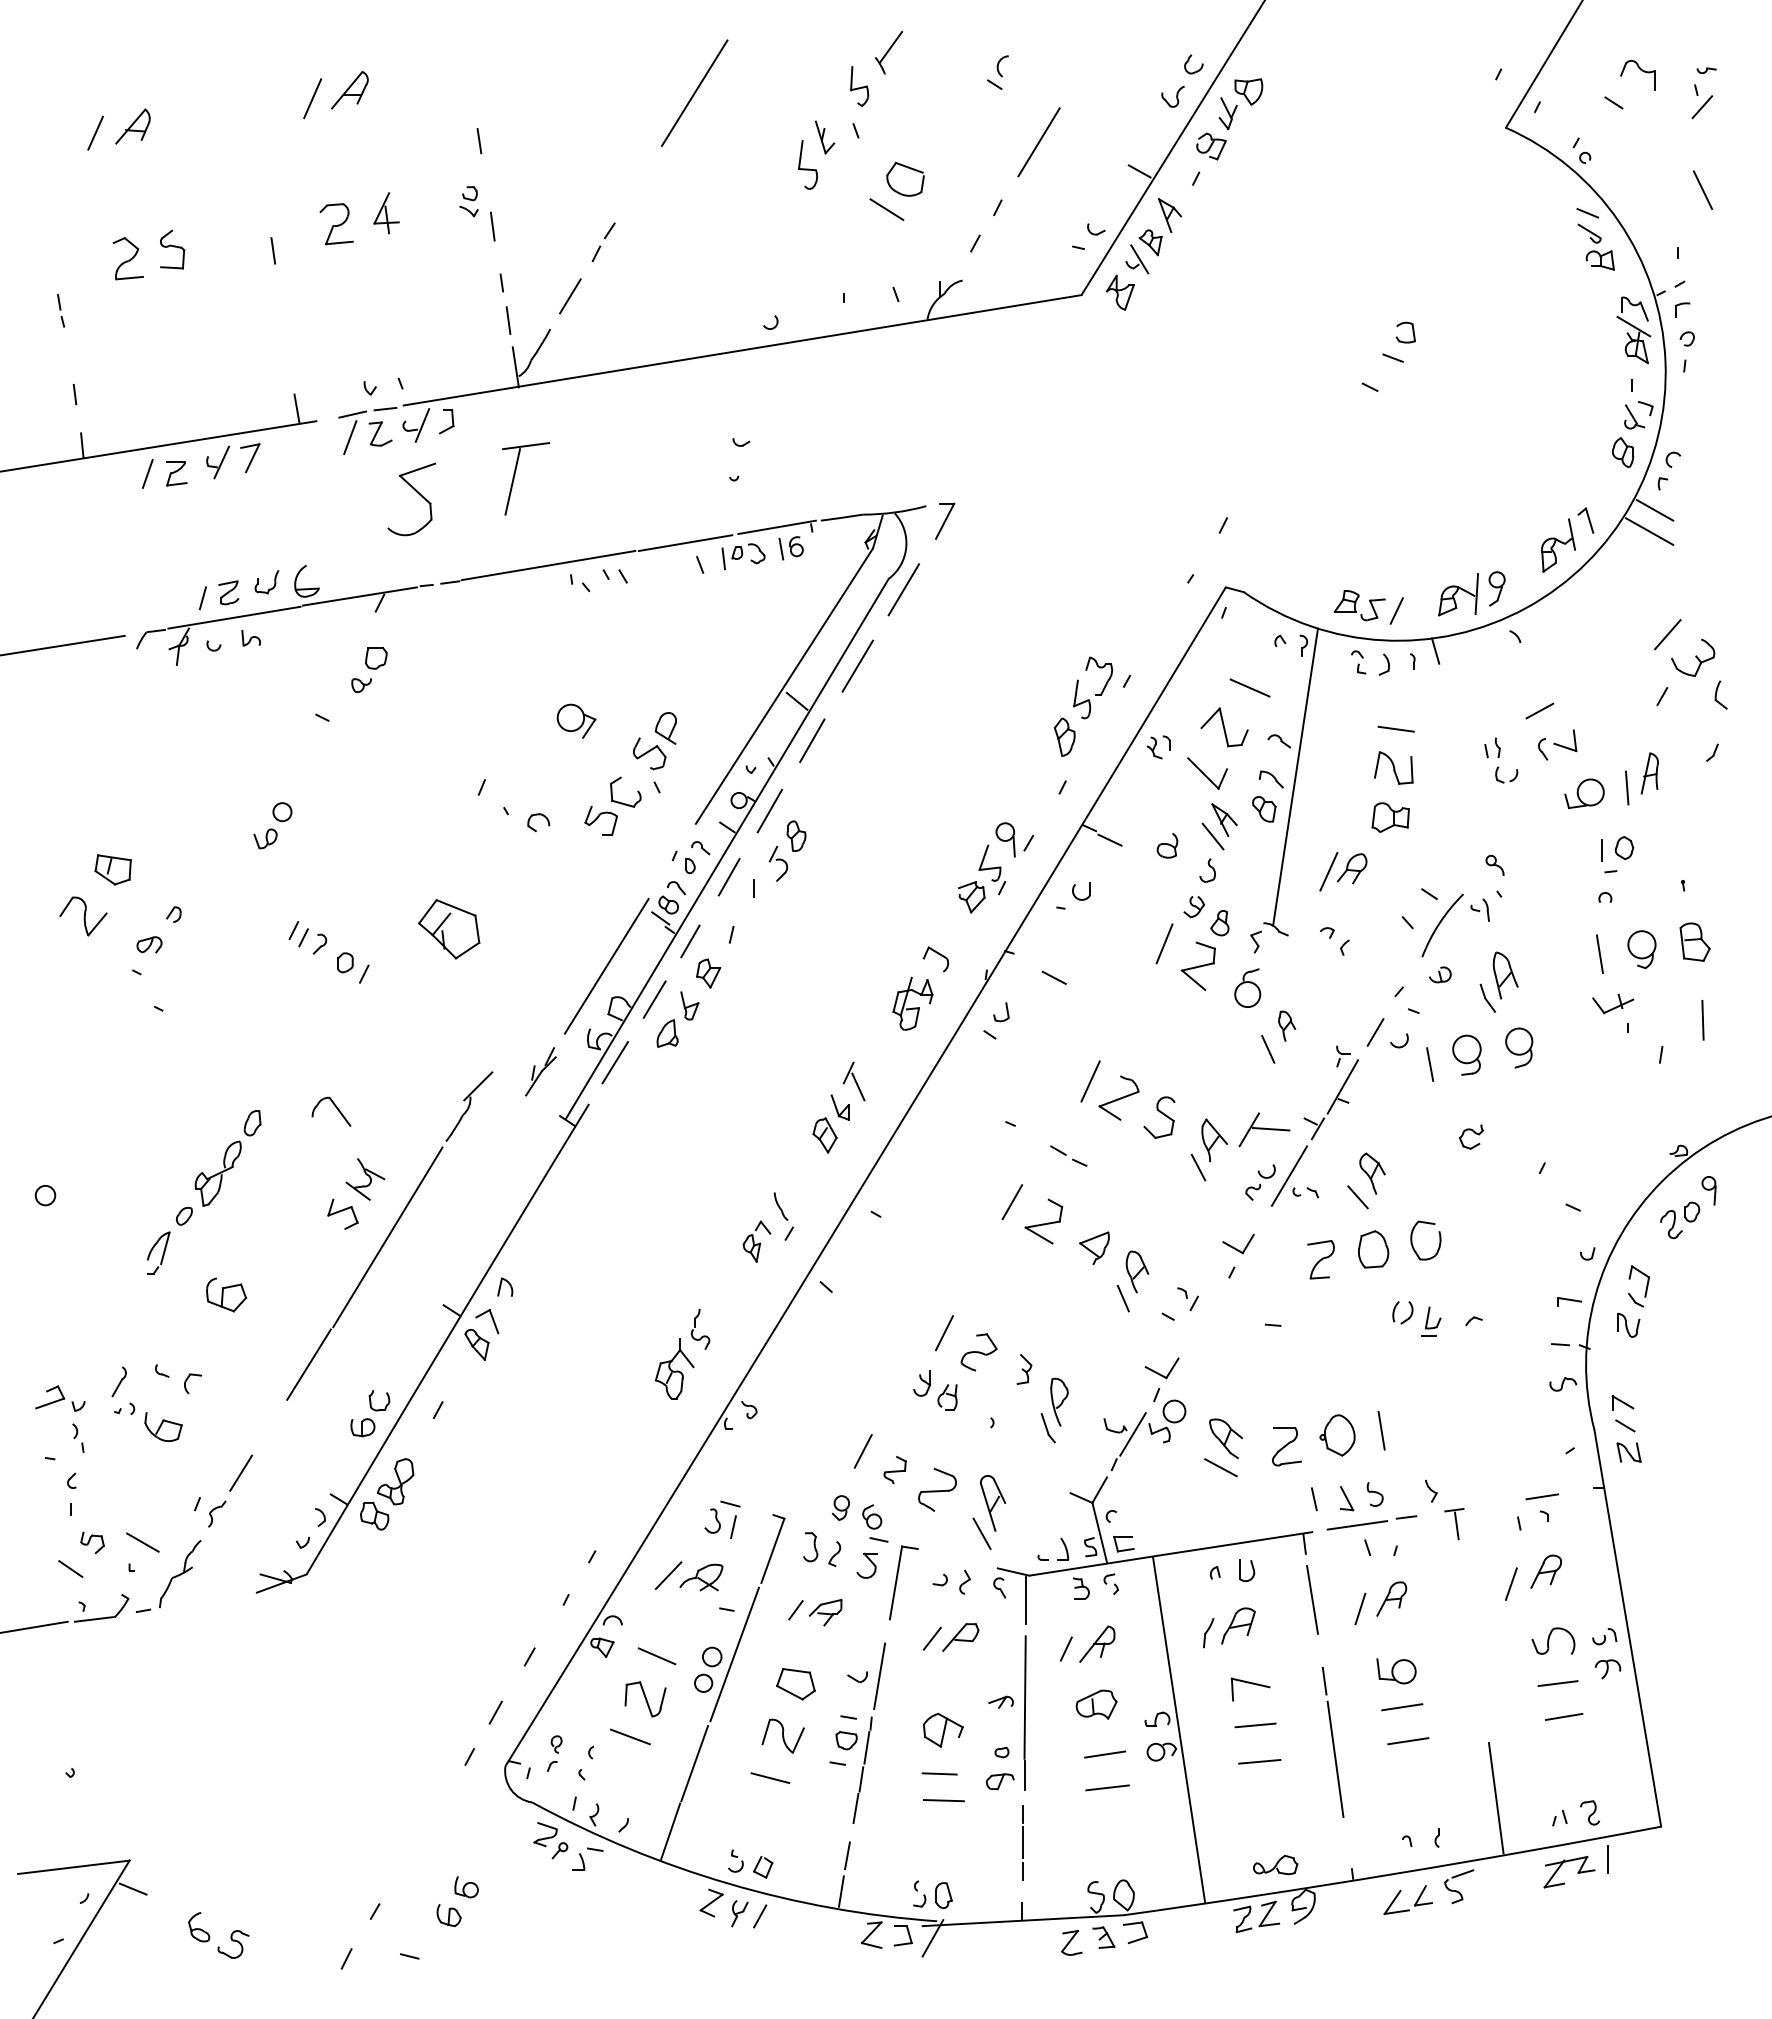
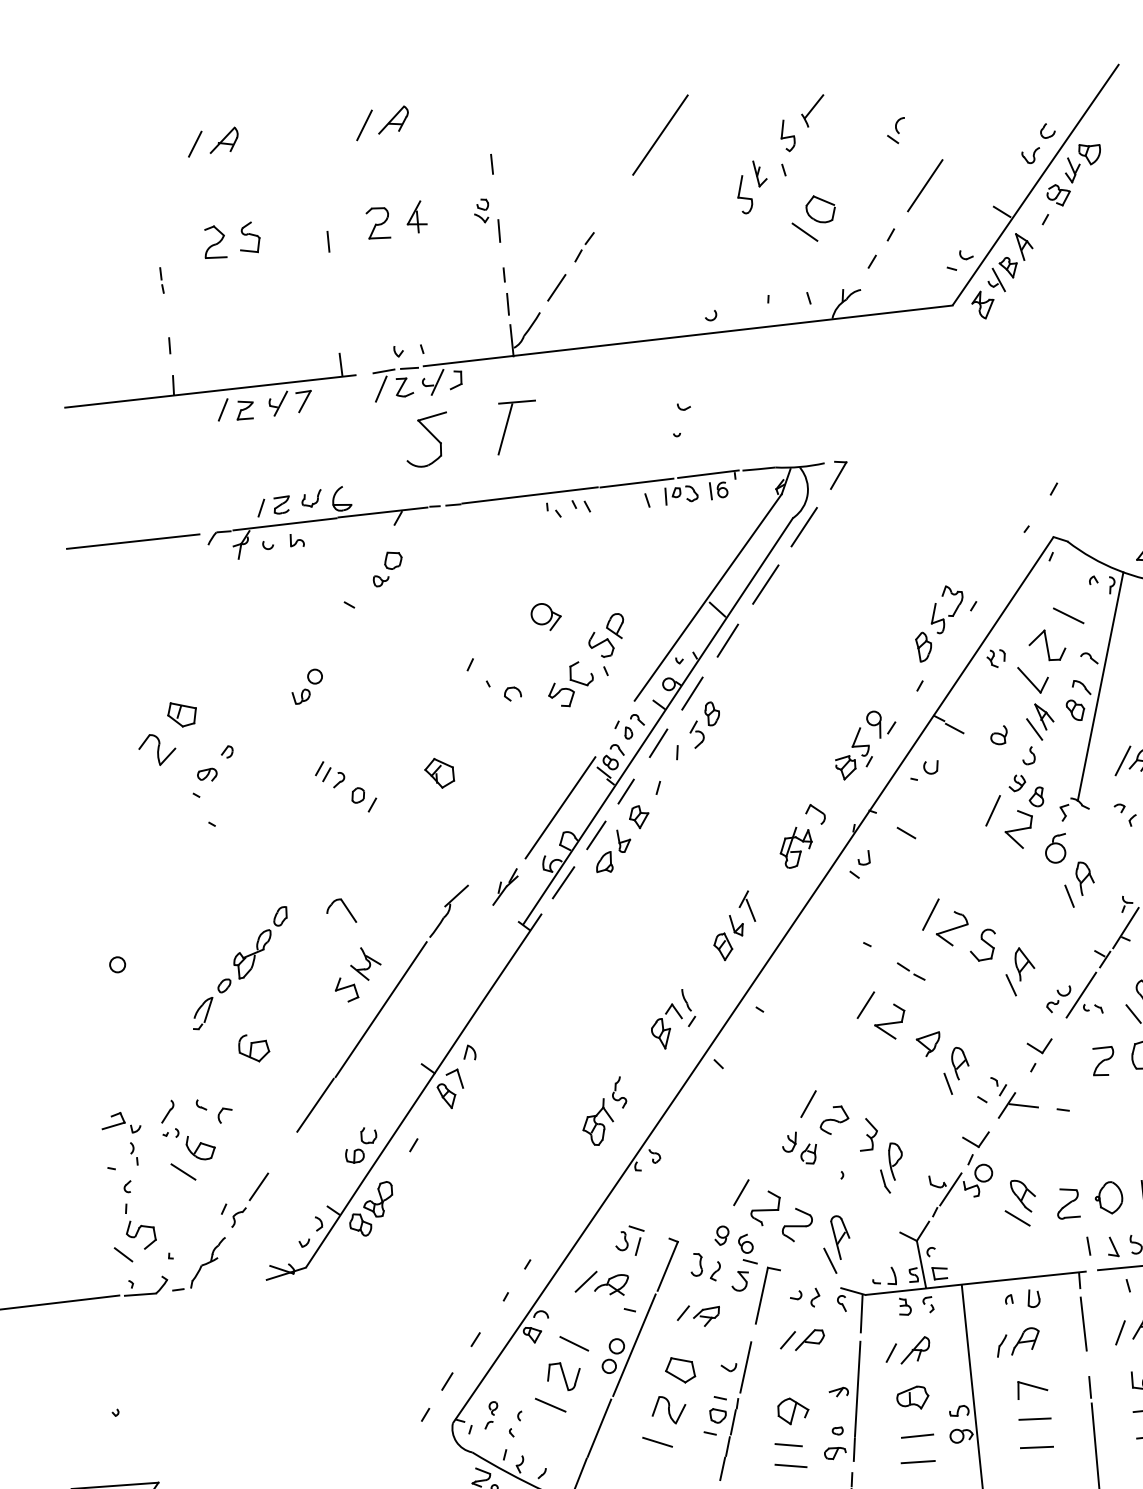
part: (448, 929) -> (439, 773), size x0.62
part: (1286, 1026) -> (1084, 879), size x1.43
part: (1264, 1129) -> (1018, 1105), moved
part: (756, 1241) -> (666, 1026), size x1.43
part: (1024, 1369) -> (869, 1135), size x1.43
part: (894, 1469) -> (764, 1207), size x1.67
part: (92, 1542) -> (141, 1235), size x1.67
line: (142, 1542) -> (183, 1171), moved

